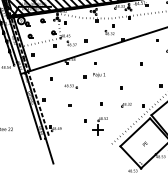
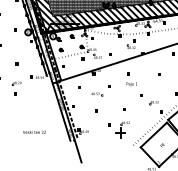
part: (98, 68) -> (131, 78), moved
part: (125, 105) -> (153, 103), moved

